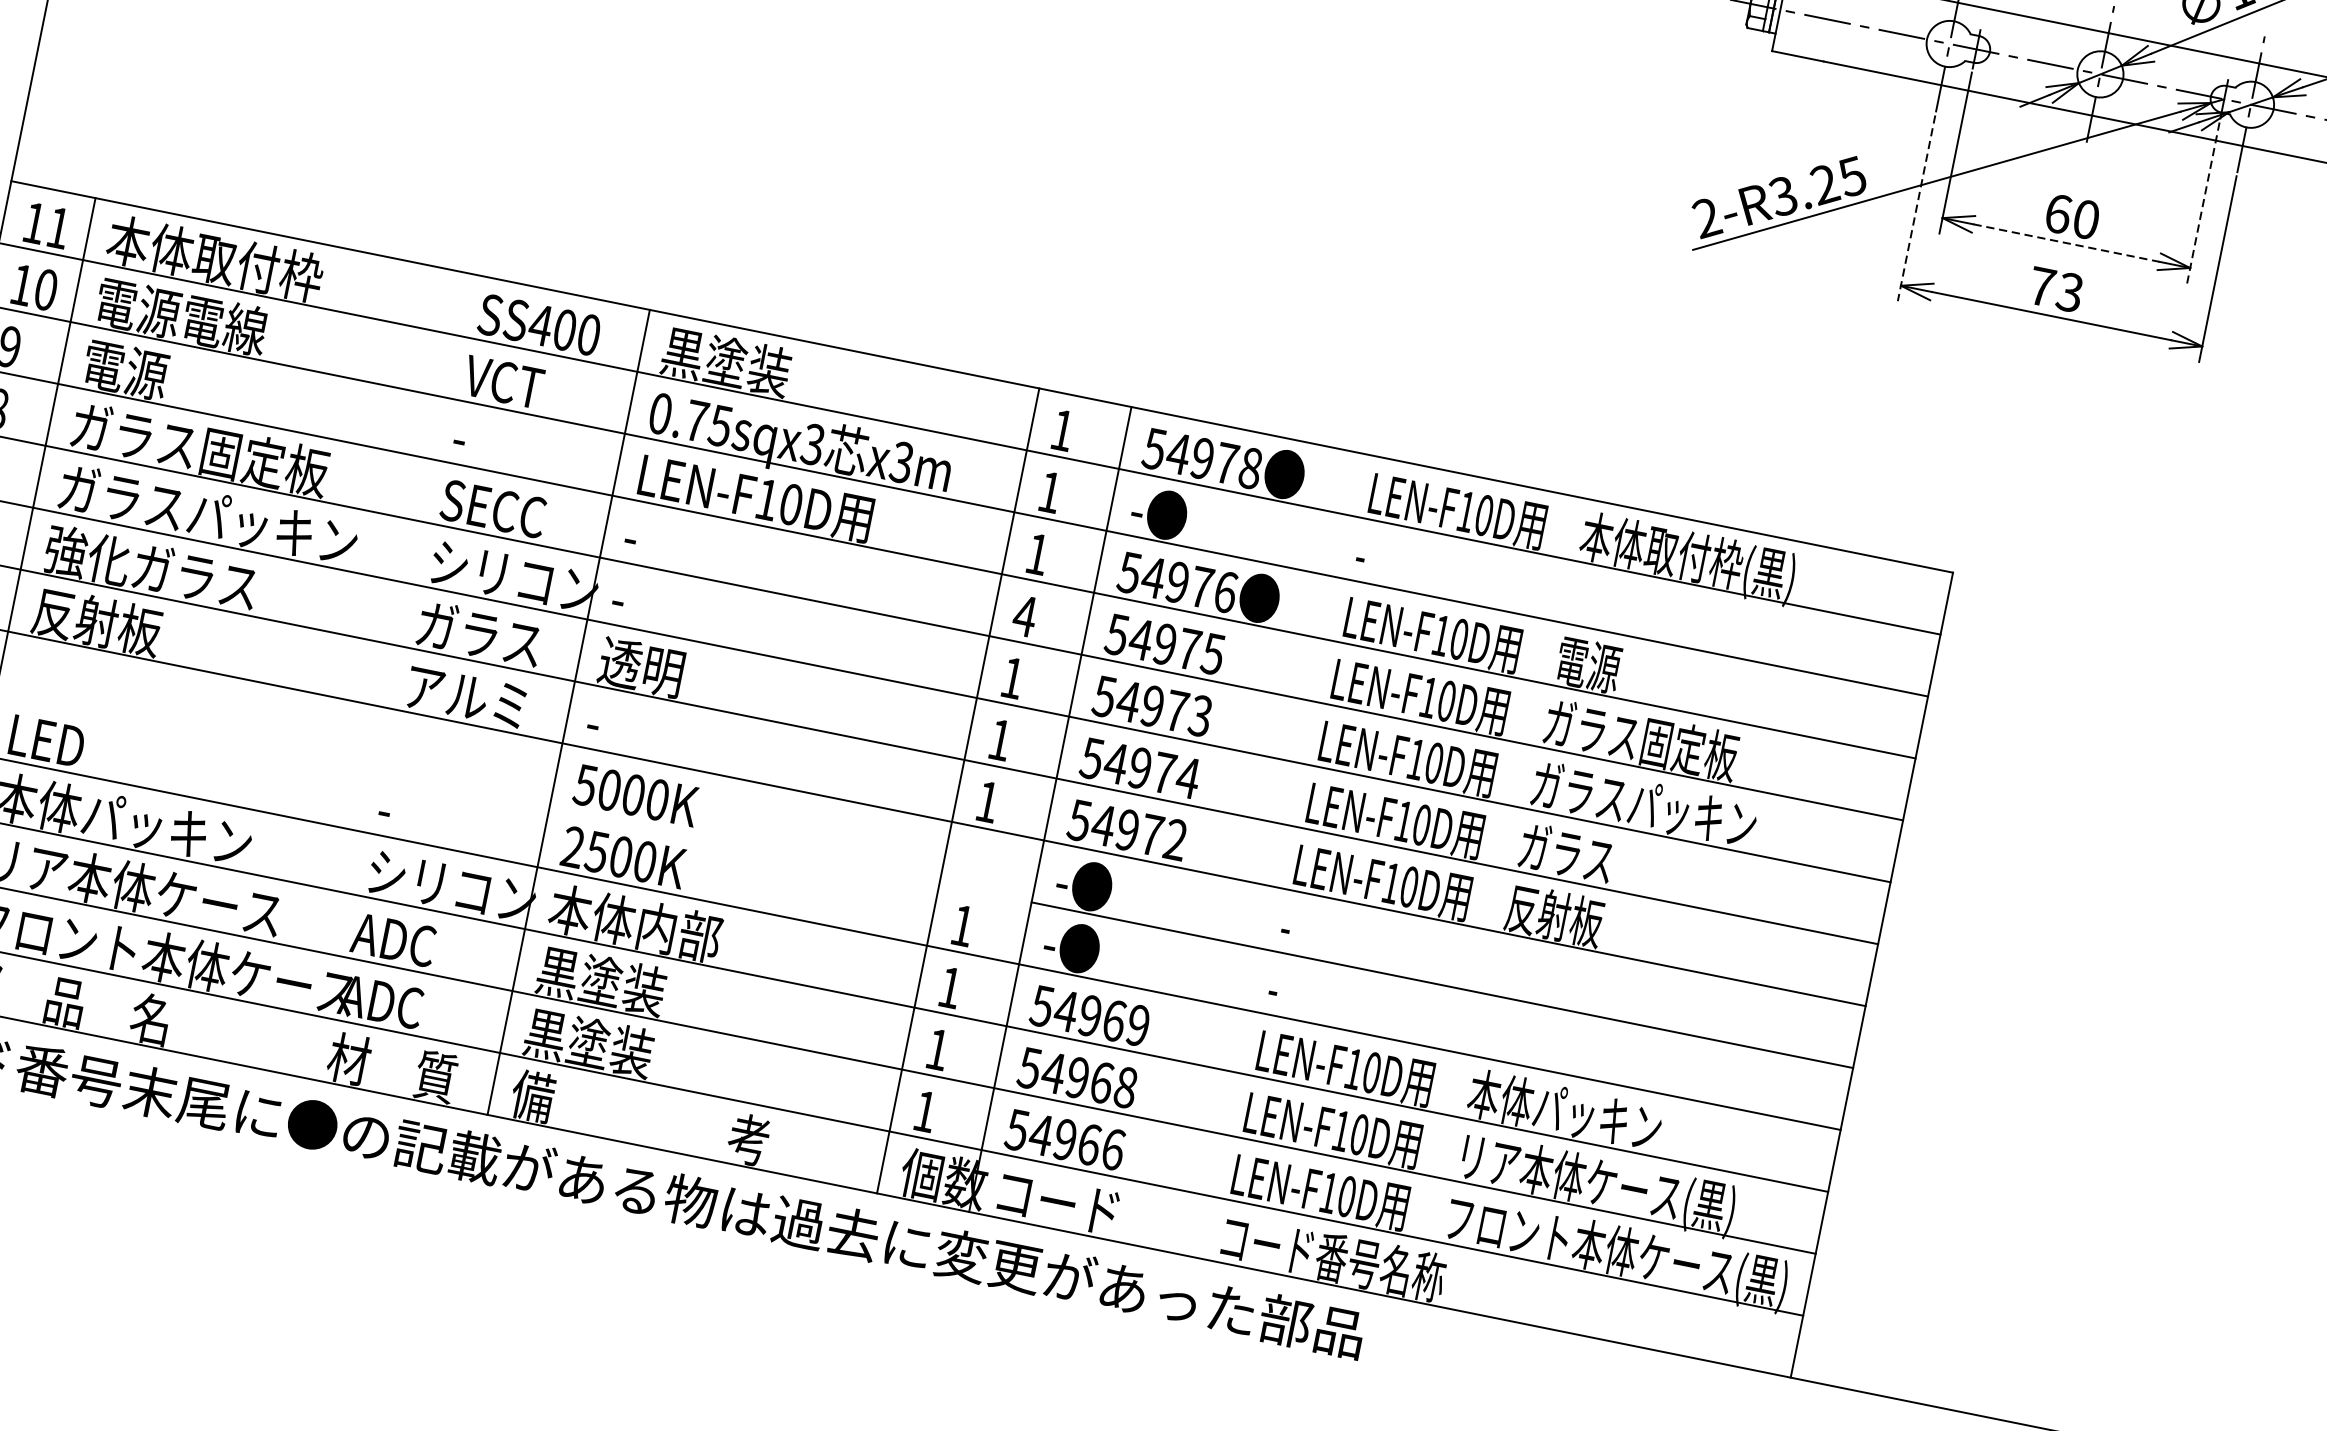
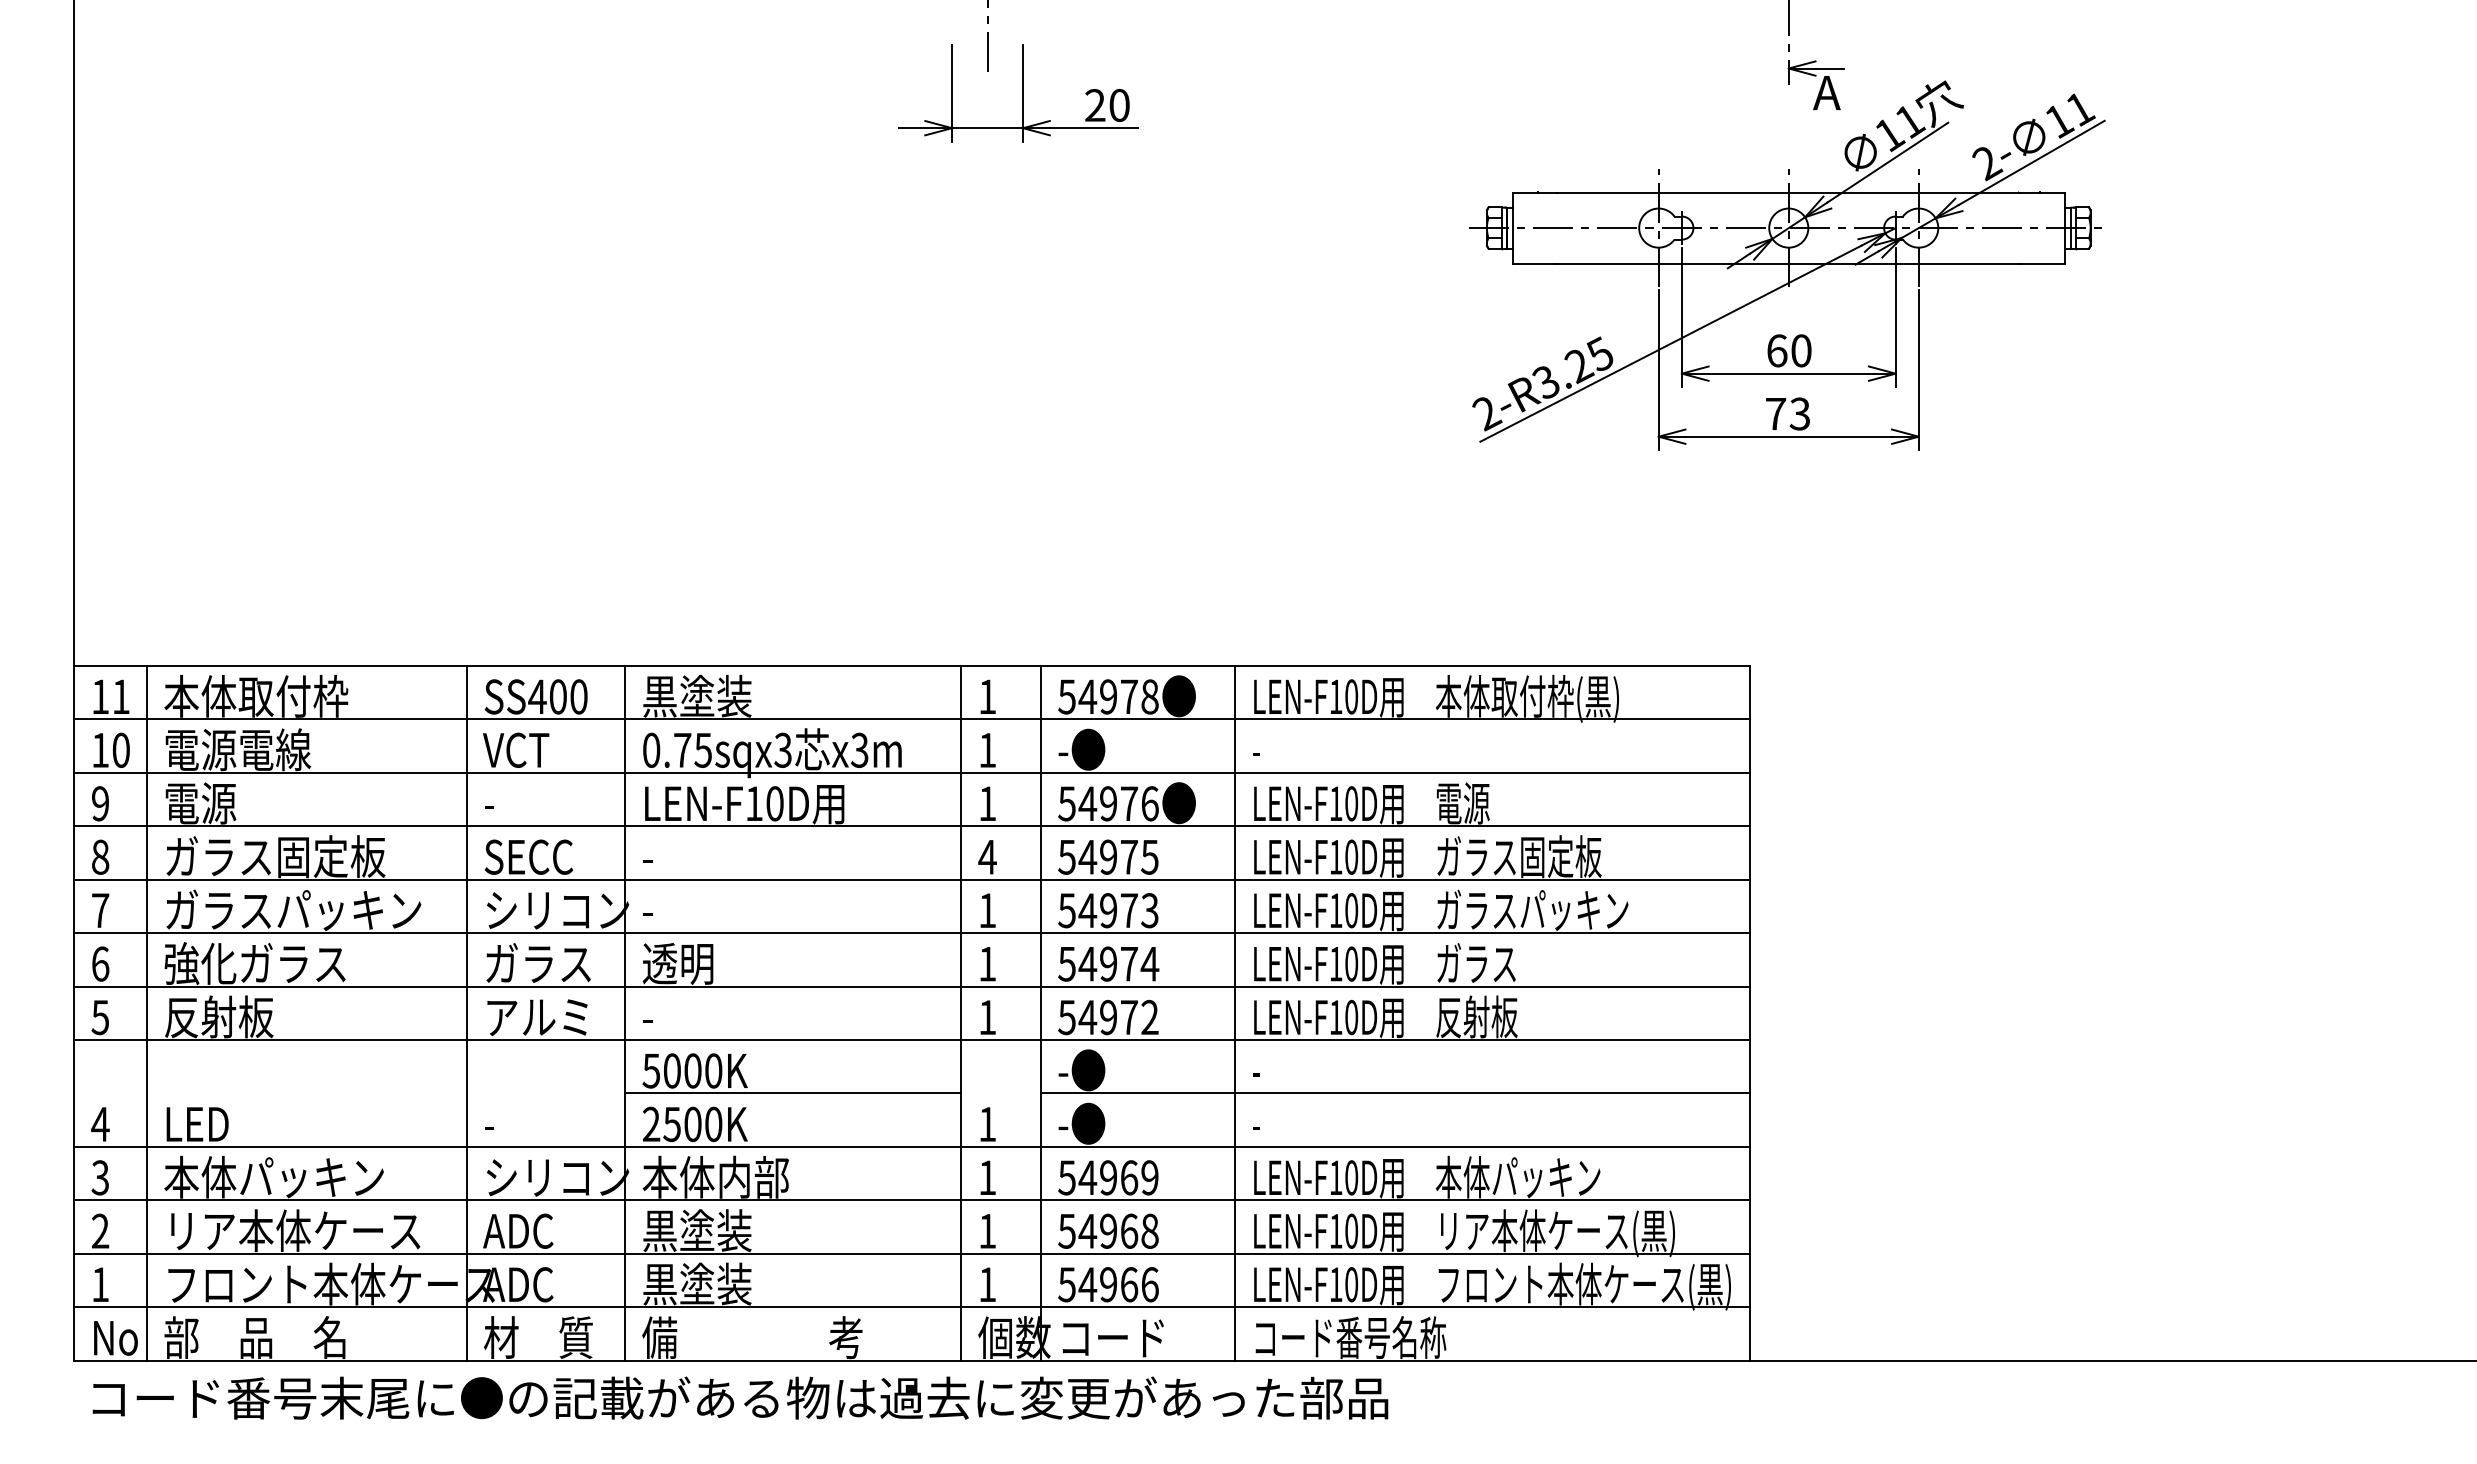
line: (2202, 204) -> (1895, 318), dashed -> solid
line: (1916, 208) -> (1658, 370), dashed -> solid
line: (2067, 243) -> (1789, 373), dashed -> solid
line: (384, 674) -> (466, 1012), added
line: (744, 844) -> (793, 1093), added
line: (1275, 854) -> (1235, 1012), added

